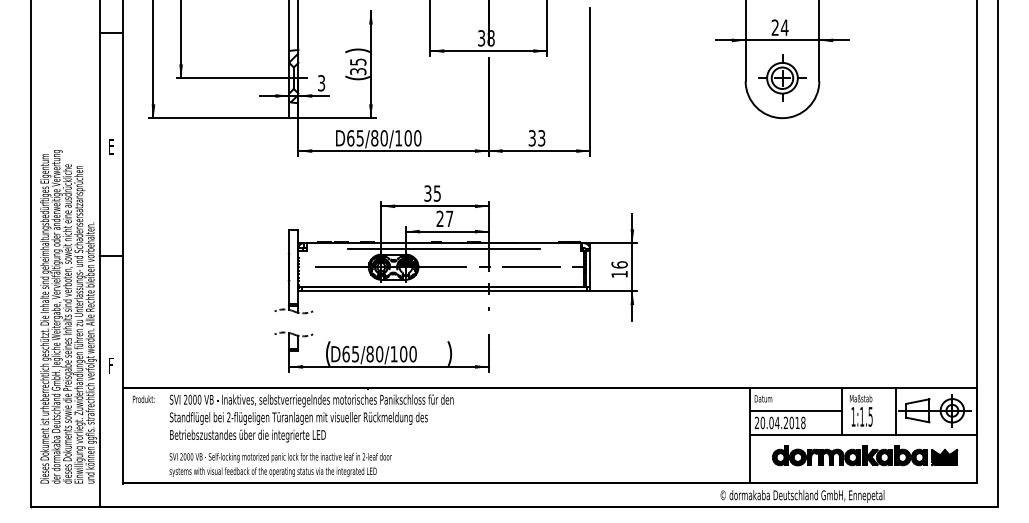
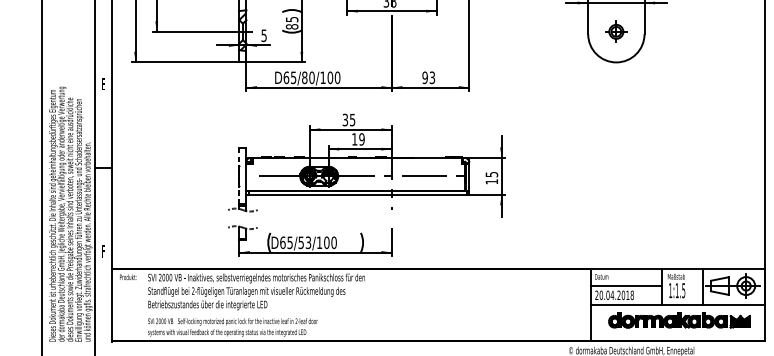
text: (358, 71) -> (292, 26), 35 -> 85
part: (782, 77) -> (616, 31), size x0.6
text: (321, 82) -> (264, 35), 3 -> 5
text: (531, 138) -> (424, 77), 33 -> 93
text: (444, 218) -> (358, 139), 27 -> 19
line: (443, 249) -> (357, 162), removed
text: (619, 264) -> (491, 174), 16 -> 15
line: (289, 267) -> (239, 176), solid -> dashed
text: (374, 353) -> (304, 242), D65/80/100 -> D65/53/100

